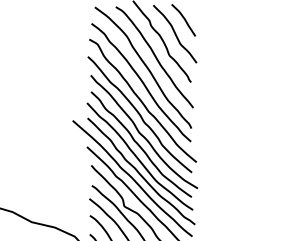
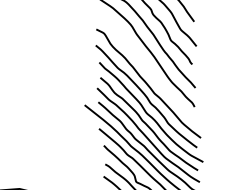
curve: (141, 82) -> (146, 66), removed

